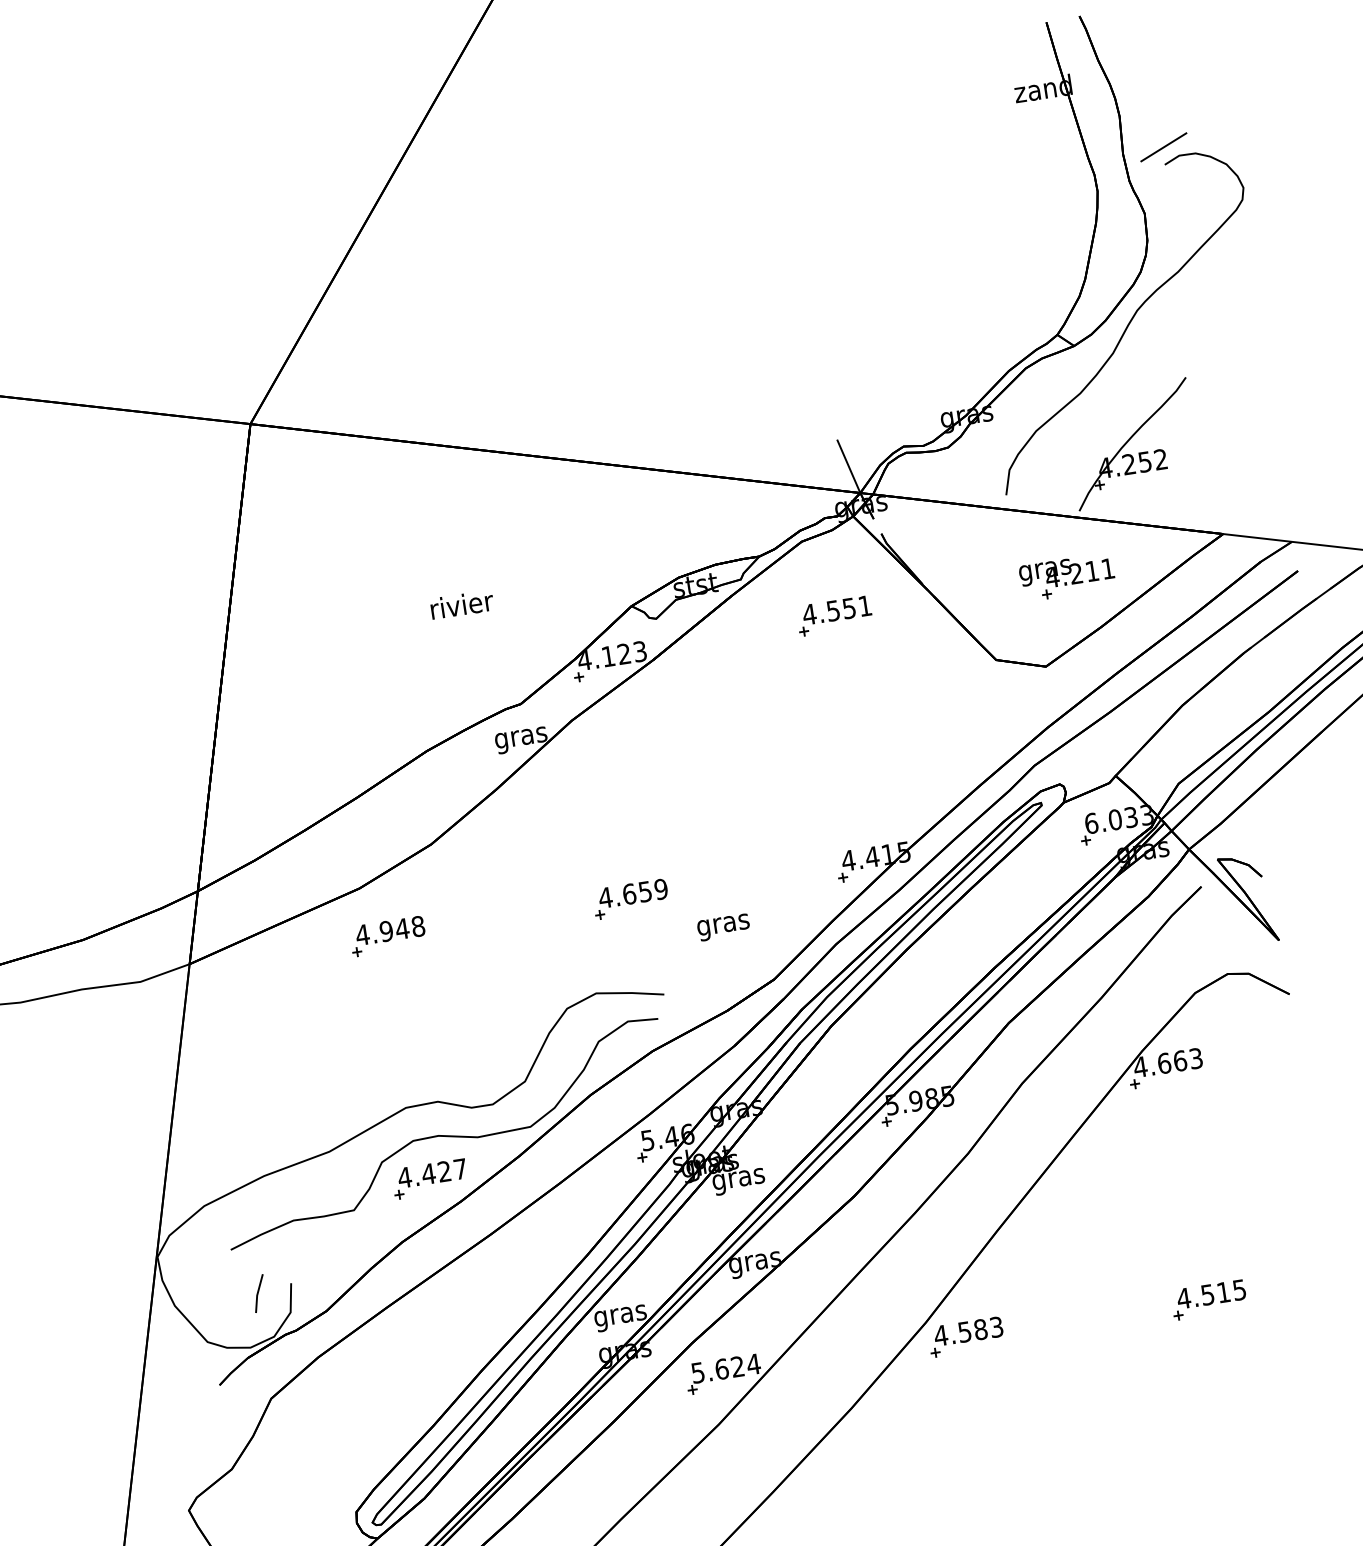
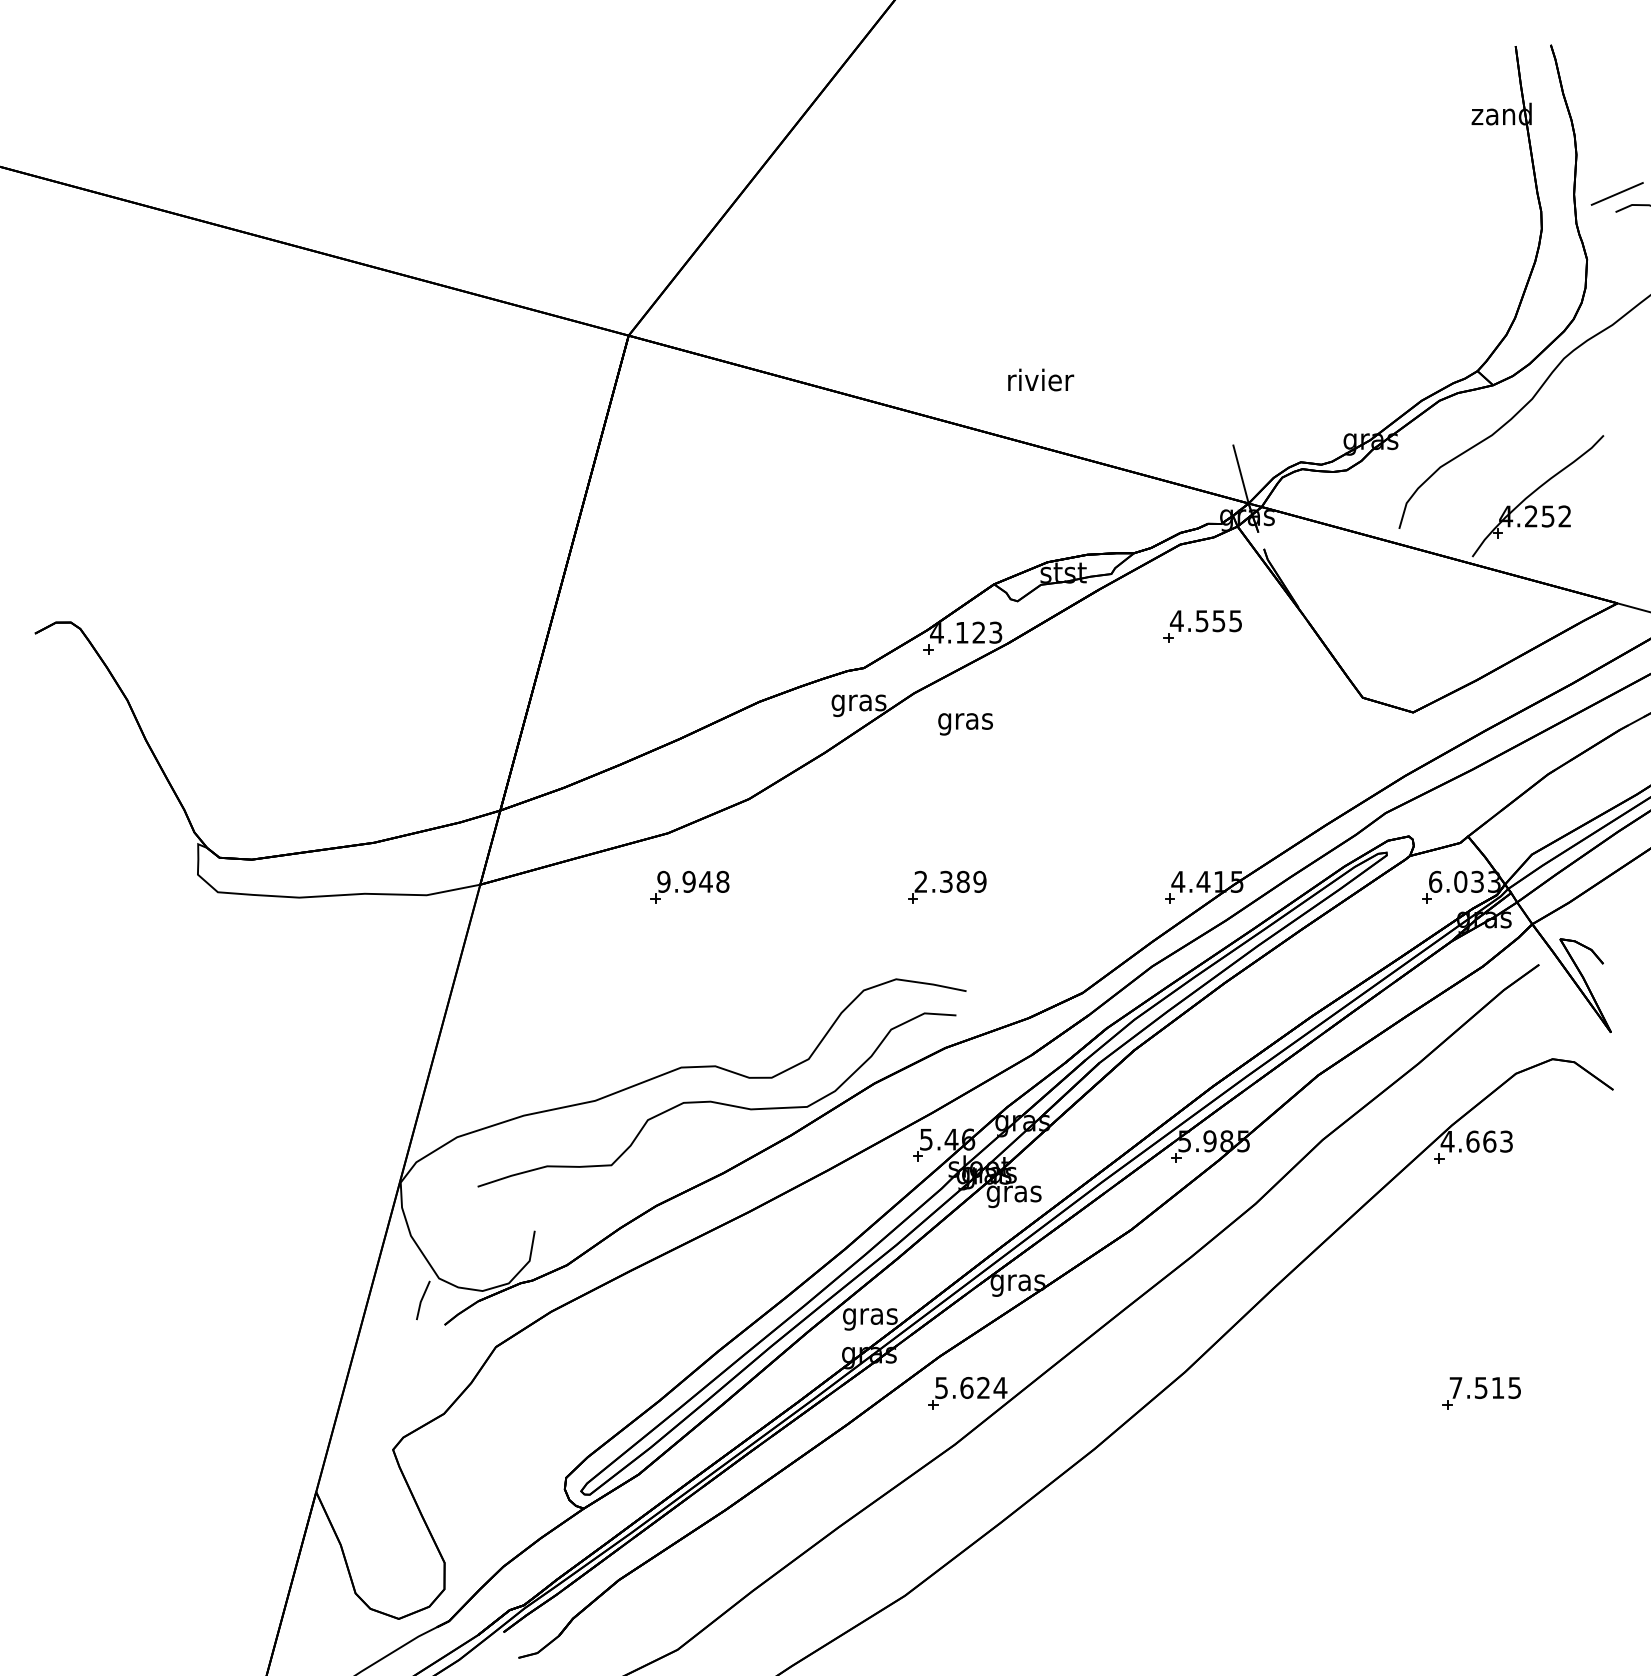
part: (1067, 577) -> (1449, 623), removed
text: (462, 604) -> (1041, 379), moved
text: (864, 606) -> (1235, 621), 4.551 -> 4.555
text: (624, 894) -> (941, 881), 4.659 -> 2.389
text: (723, 927) -> (965, 724), moved
text: (362, 934) -> (663, 881), 4.948 -> 9.948
part: (430, 1178) -> (695, 1144), removed
line: (258, 1293) -> (422, 1300), moved
text: (1183, 1298) -> (1455, 1387), 4.515 -> 7.515
part: (966, 1337) -> (1224, 1393), removed

